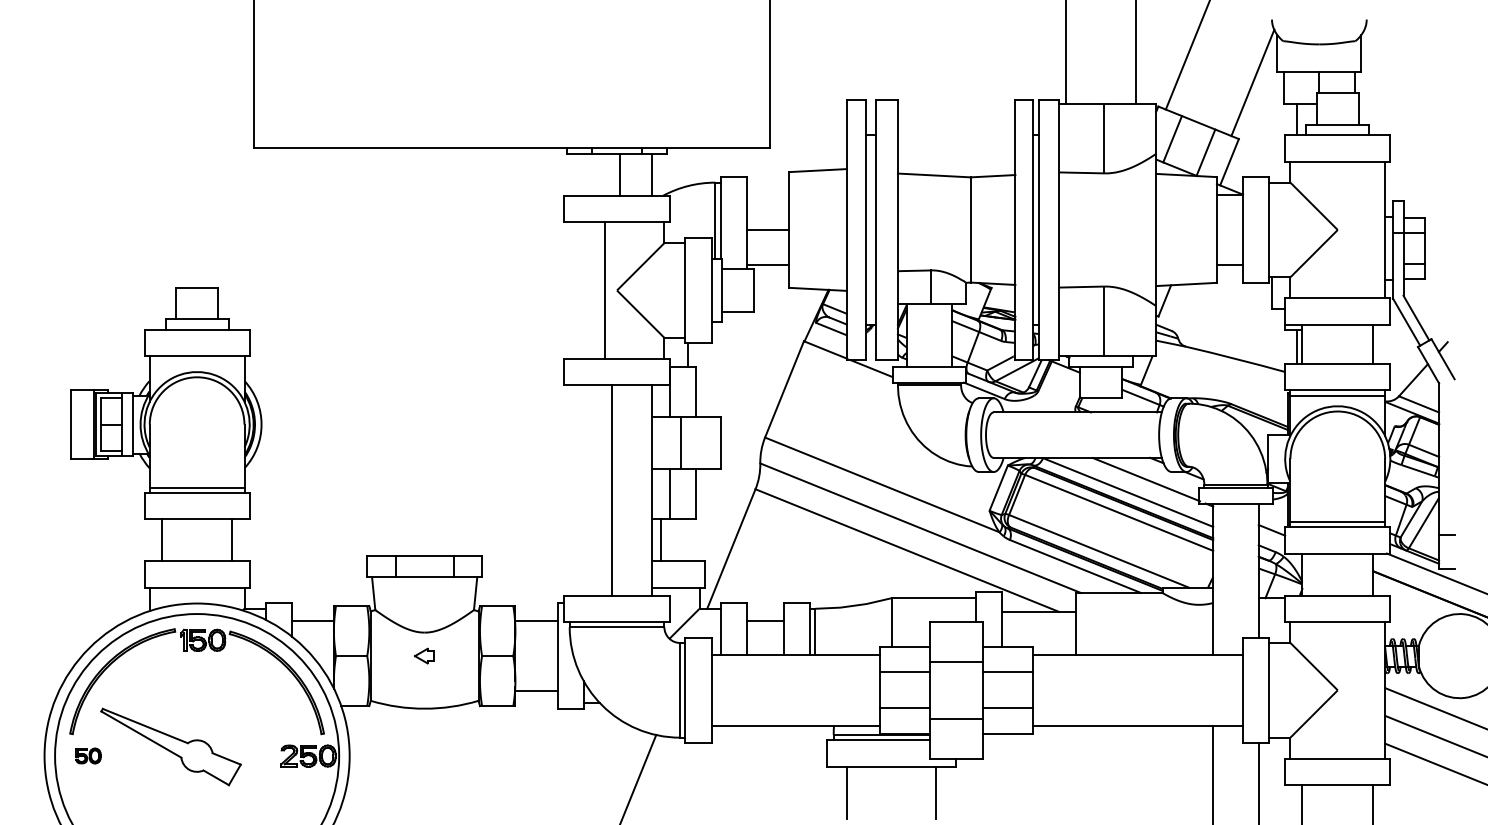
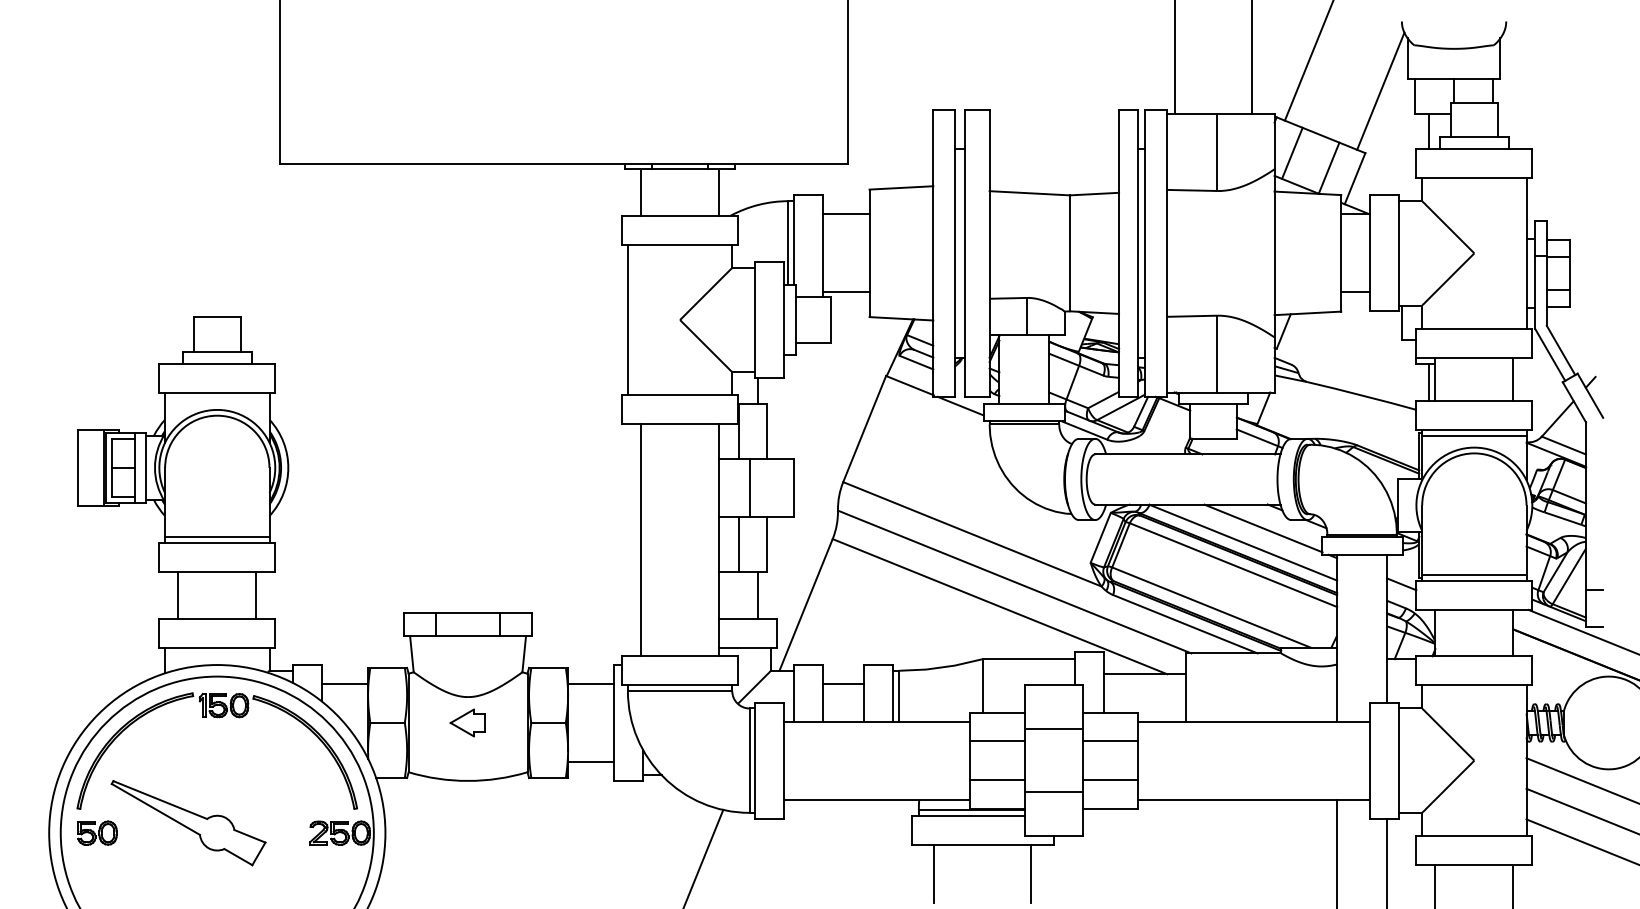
line: (620, 174) -> (641, 192), moved
line: (768, 230) -> (846, 214), moved
line: (604, 290) -> (627, 319), moved
line: (611, 490) -> (641, 540), moved
line: (660, 540) -> (757, 595), moved
part: (424, 655) -> (467, 722), size x1.67
part: (88, 755) -> (97, 832), size x1.43

